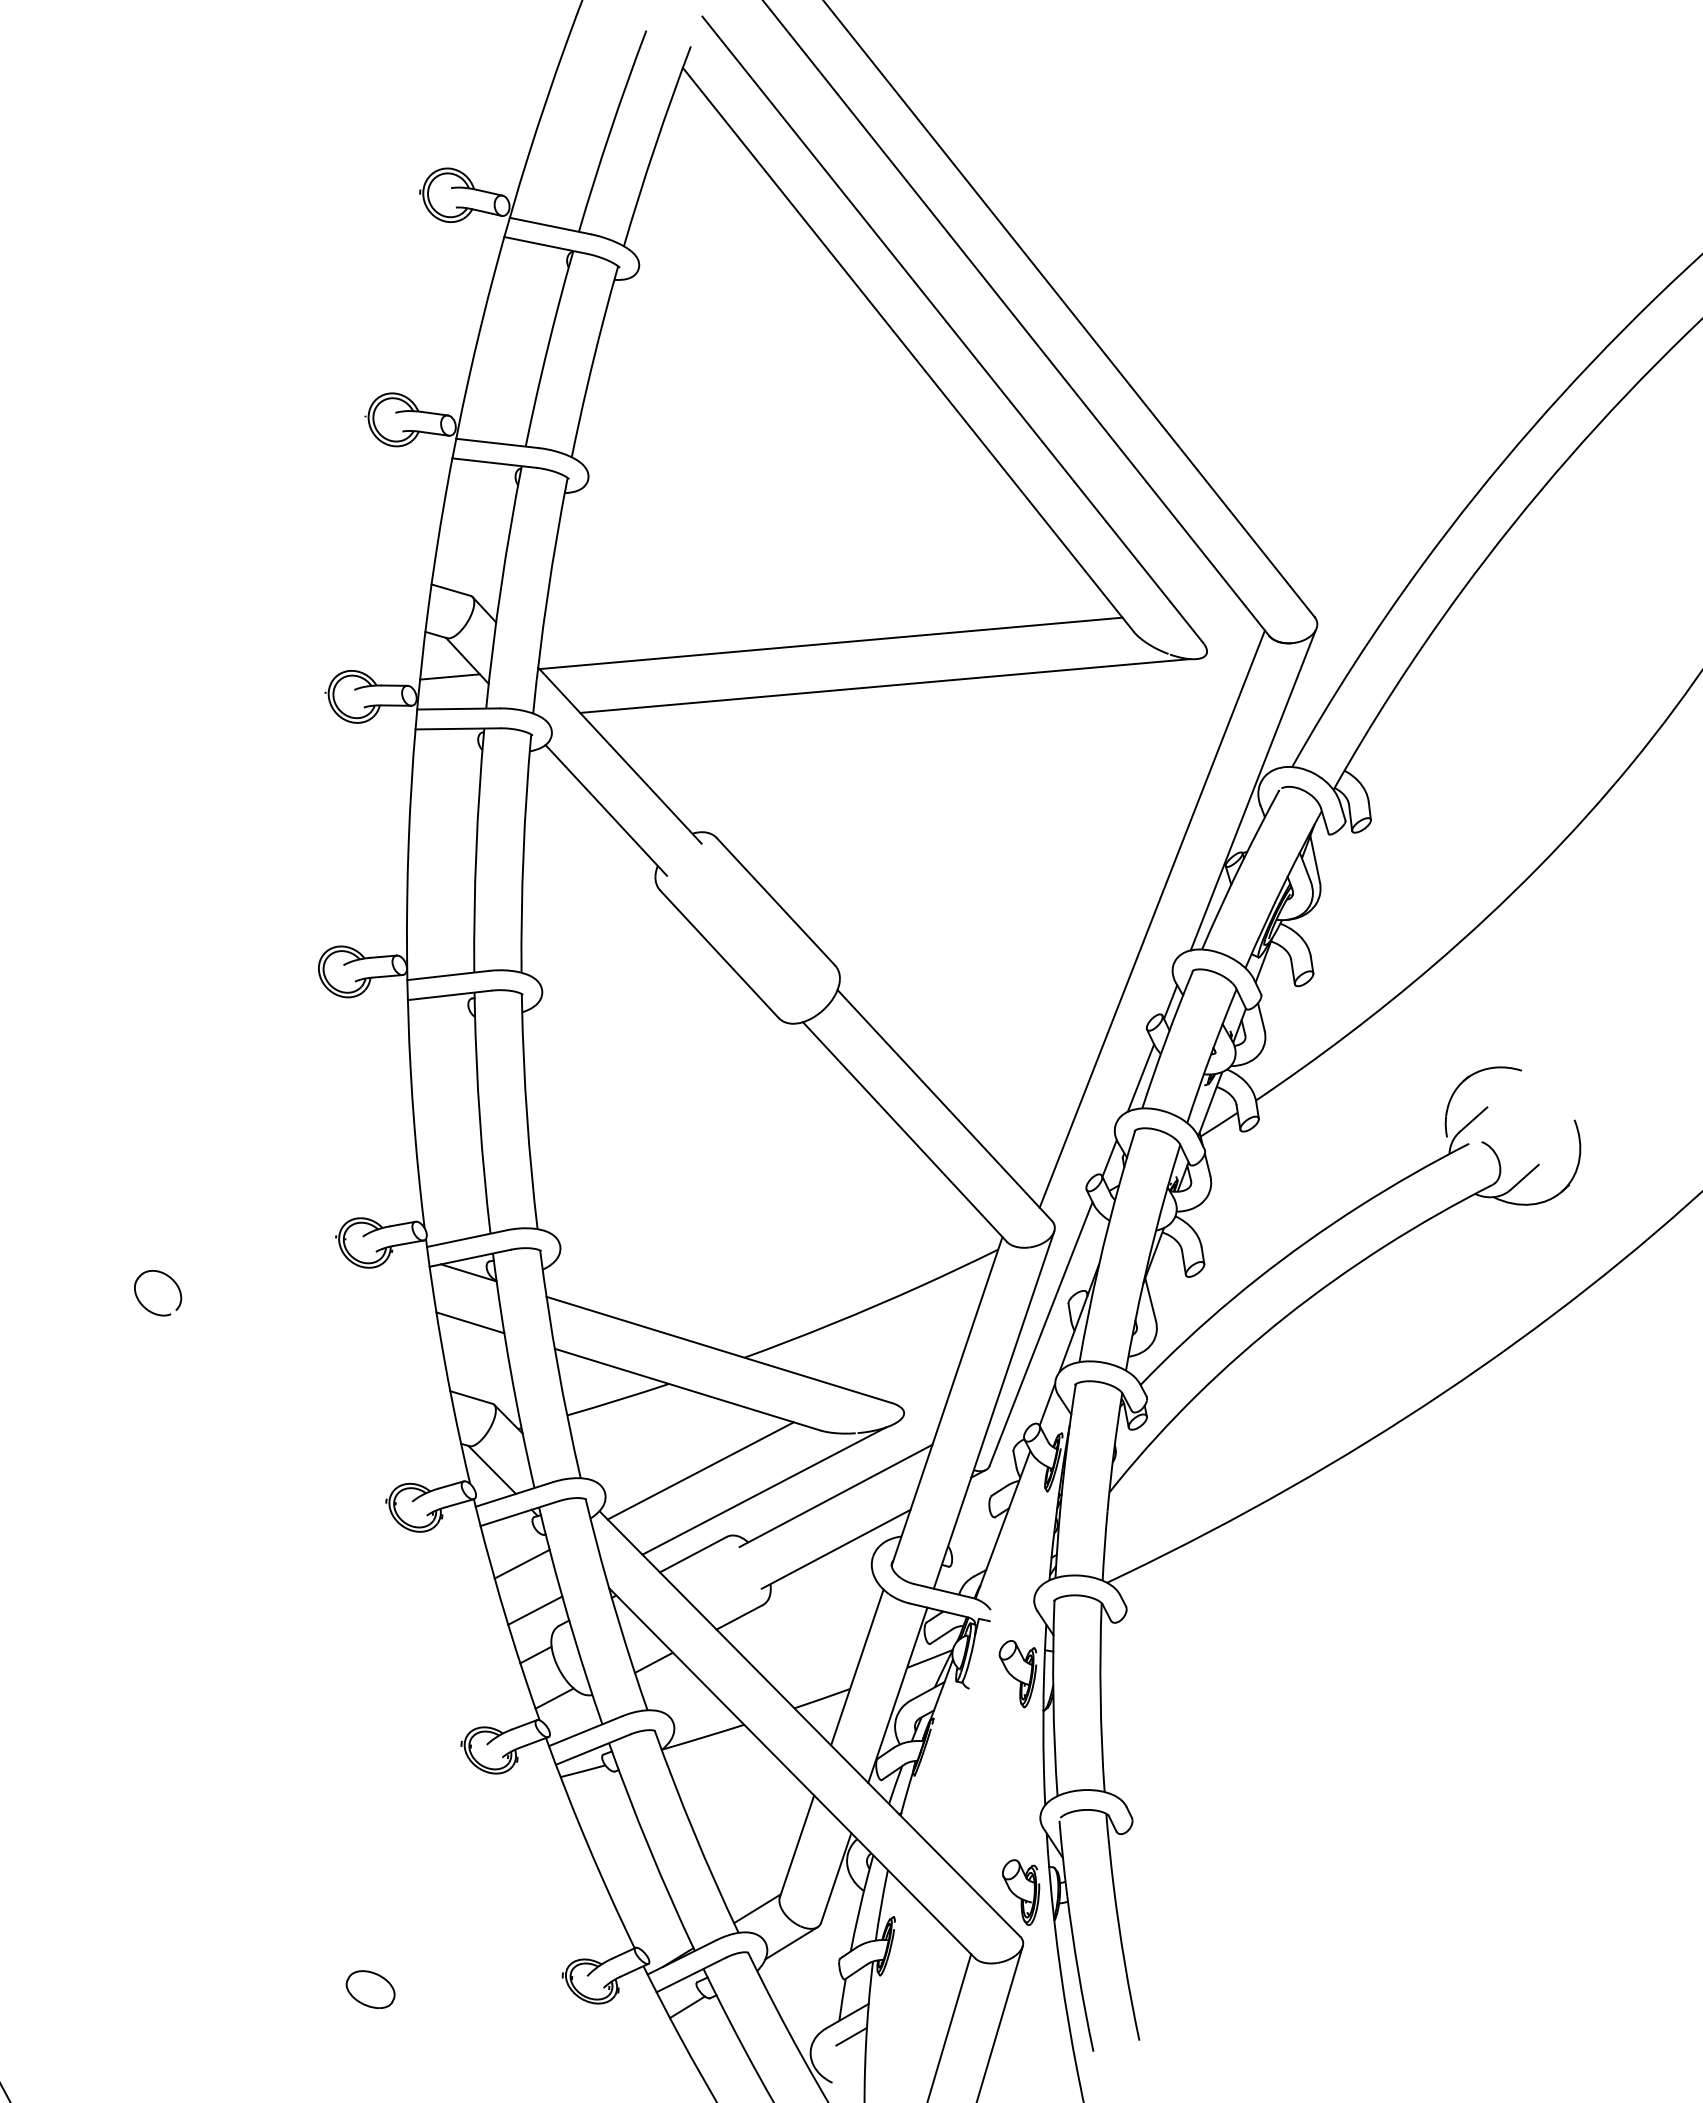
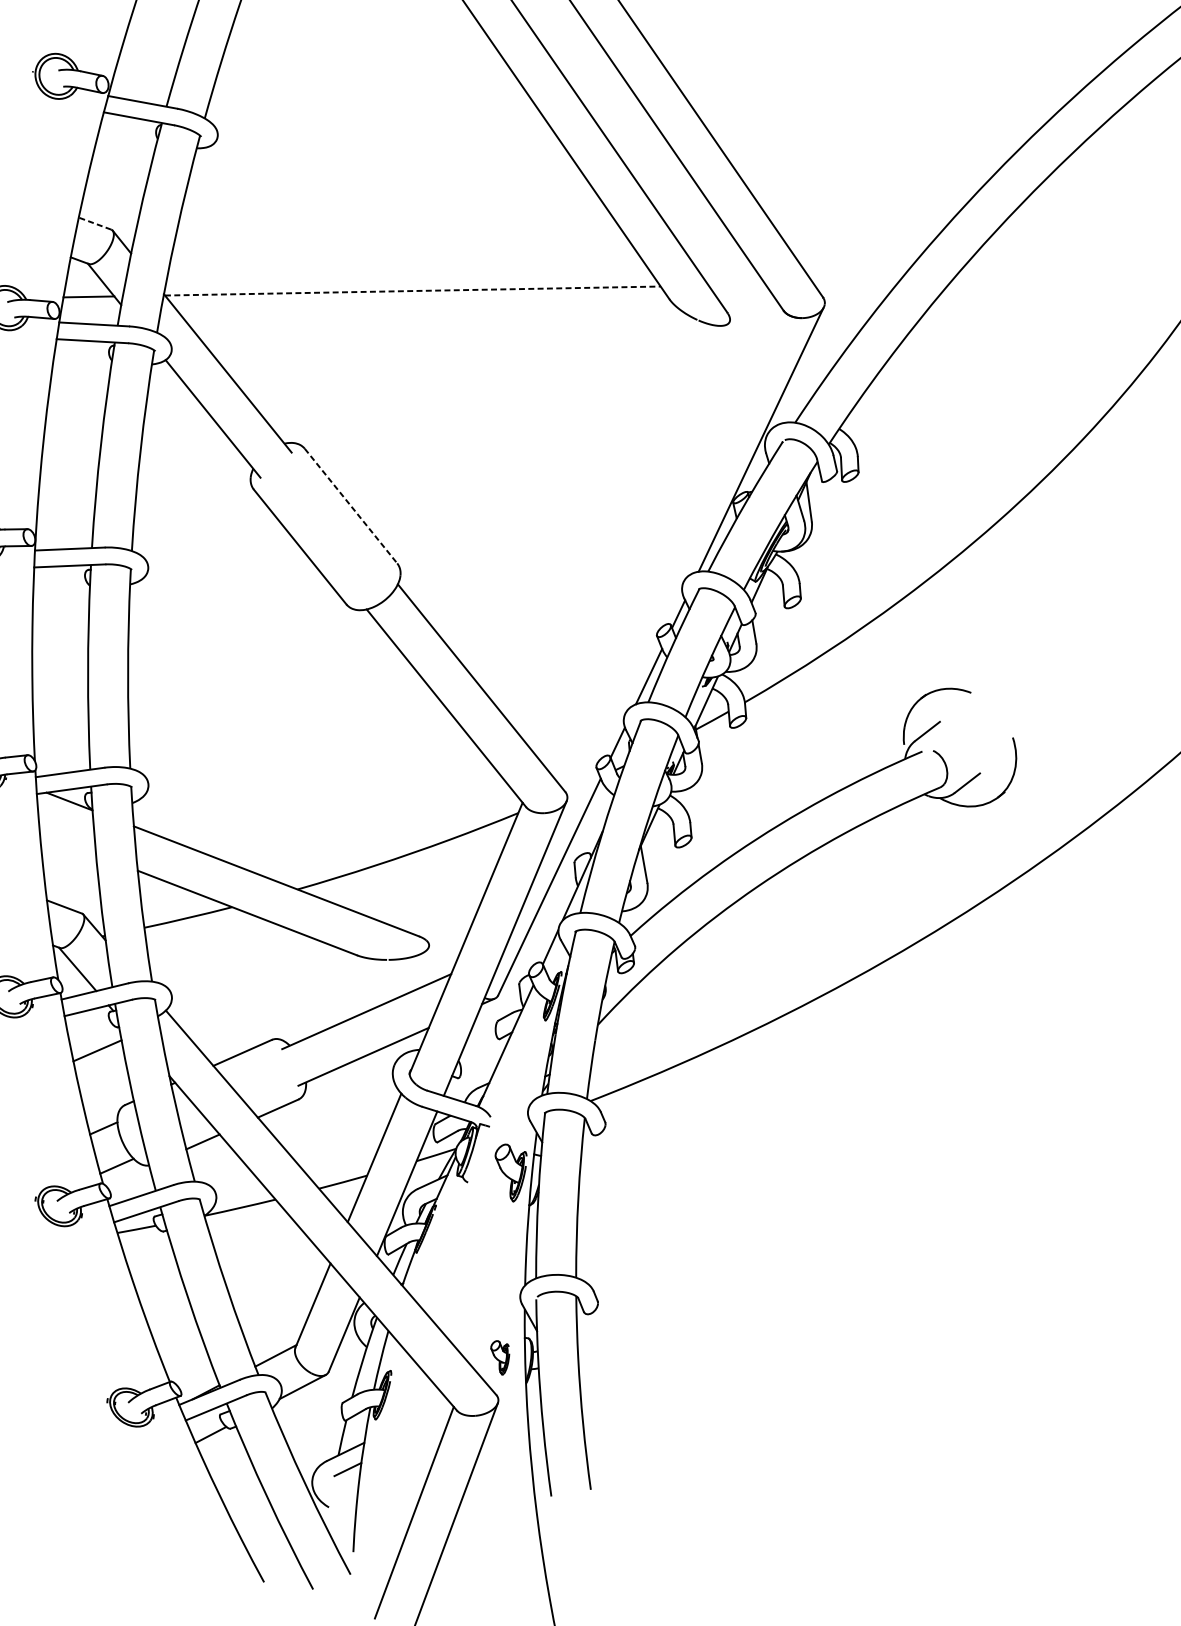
line: (450, 590) -> (94, 223), solid -> dashed
line: (831, 643) -> (413, 291), solid -> dashed
line: (885, 685) -> (456, 329), removed
line: (775, 901) -> (350, 505), solid -> dashed
line: (1151, 918) -> (667, 542), removed
line: (470, 1322) -> (68, 843), removed
line: (700, 1470) -> (253, 982), removed
line: (763, 1490) -> (305, 1002), removed
line: (535, 1610) -> (106, 1090), removed
part: (1021, 1892) -> (499, 1357), size x0.6

